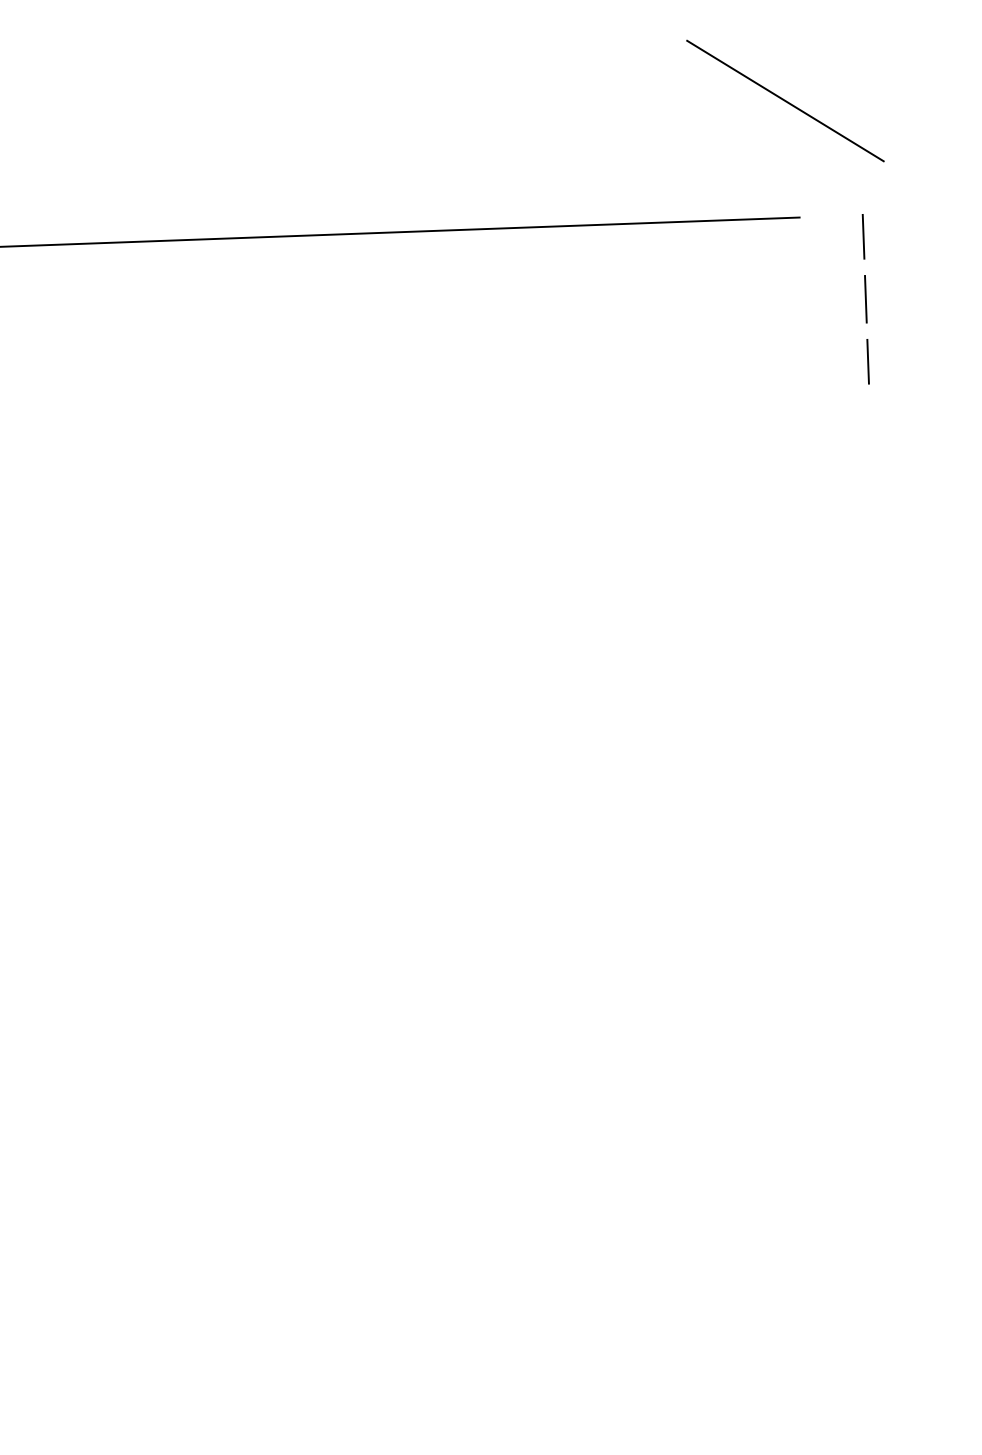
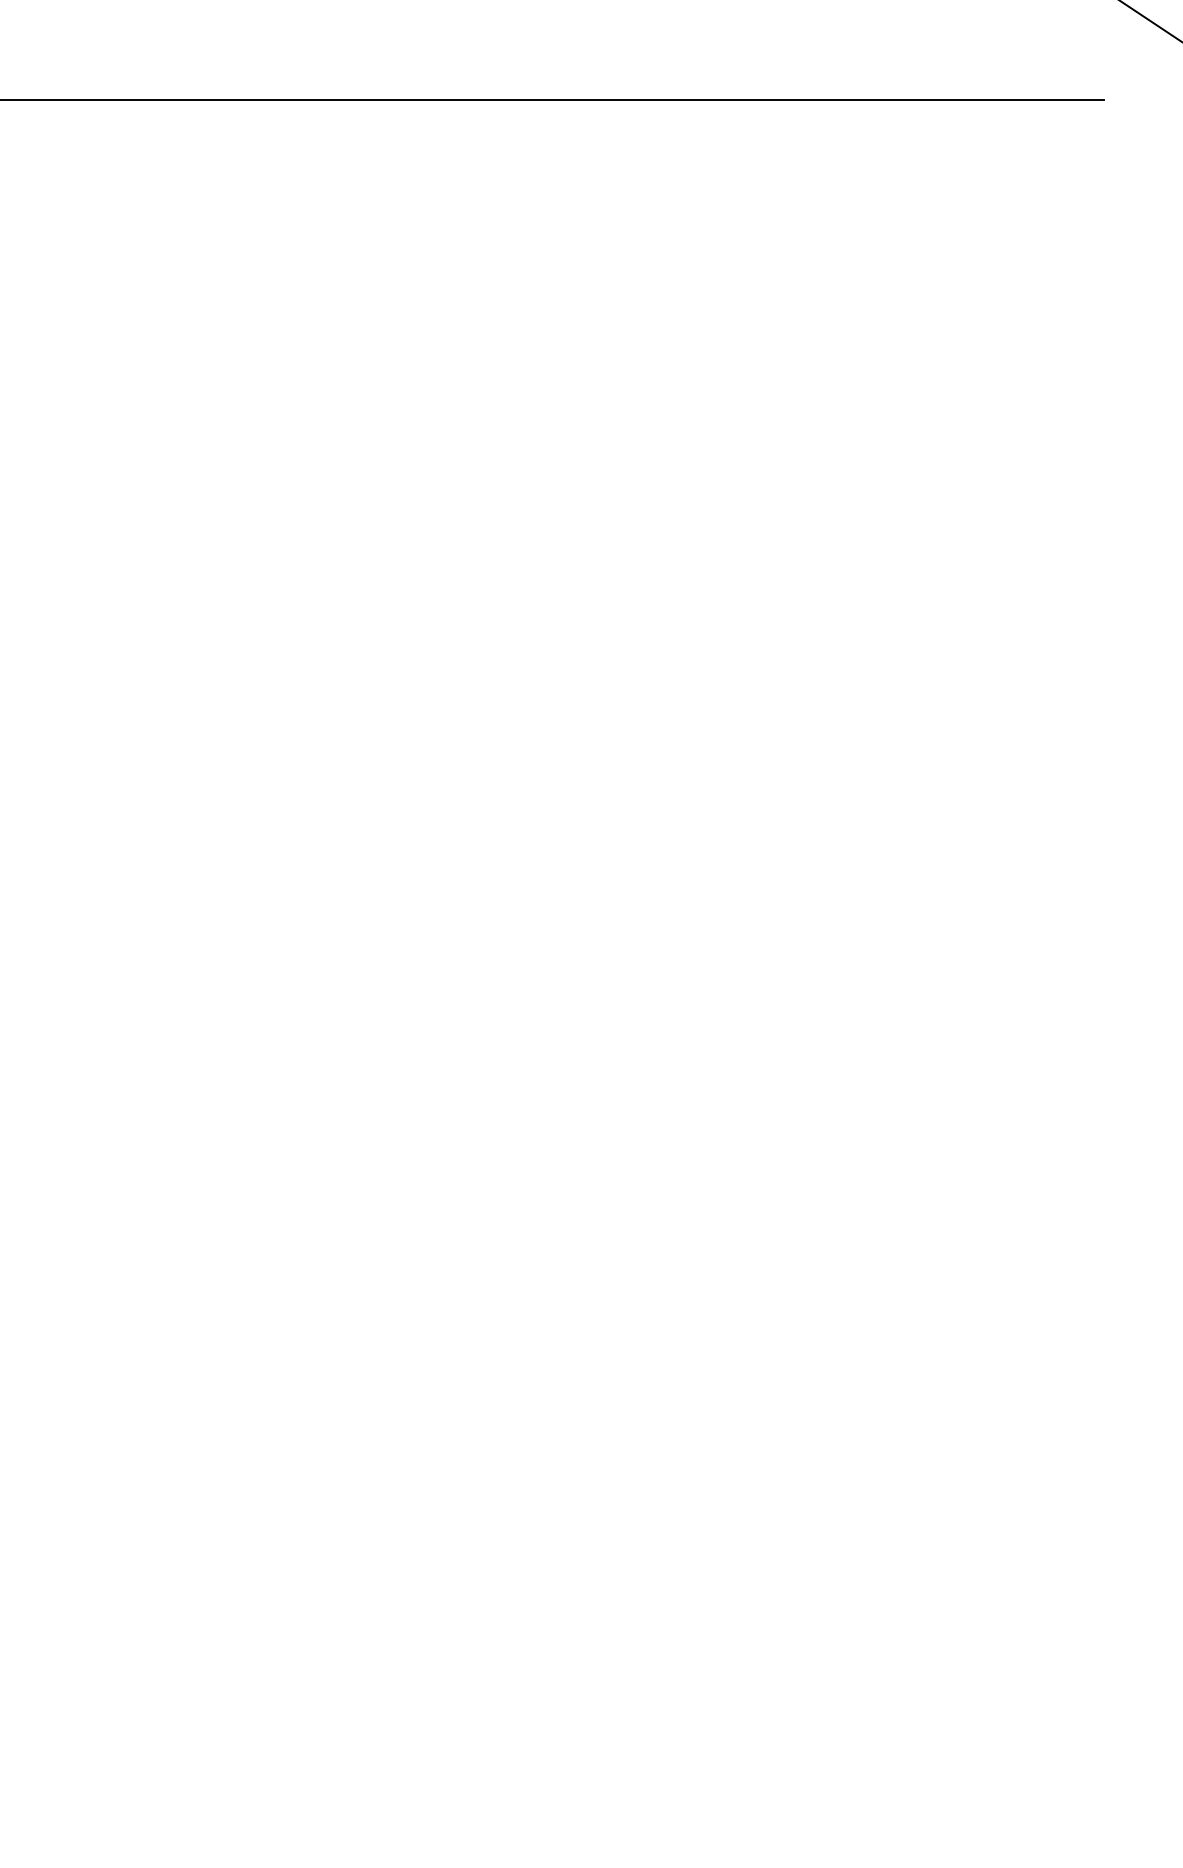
line: (863, 236) -> (1166, 121), removed
line: (865, 299) -> (1166, 184), removed
line: (867, 361) -> (1166, 246), removed

